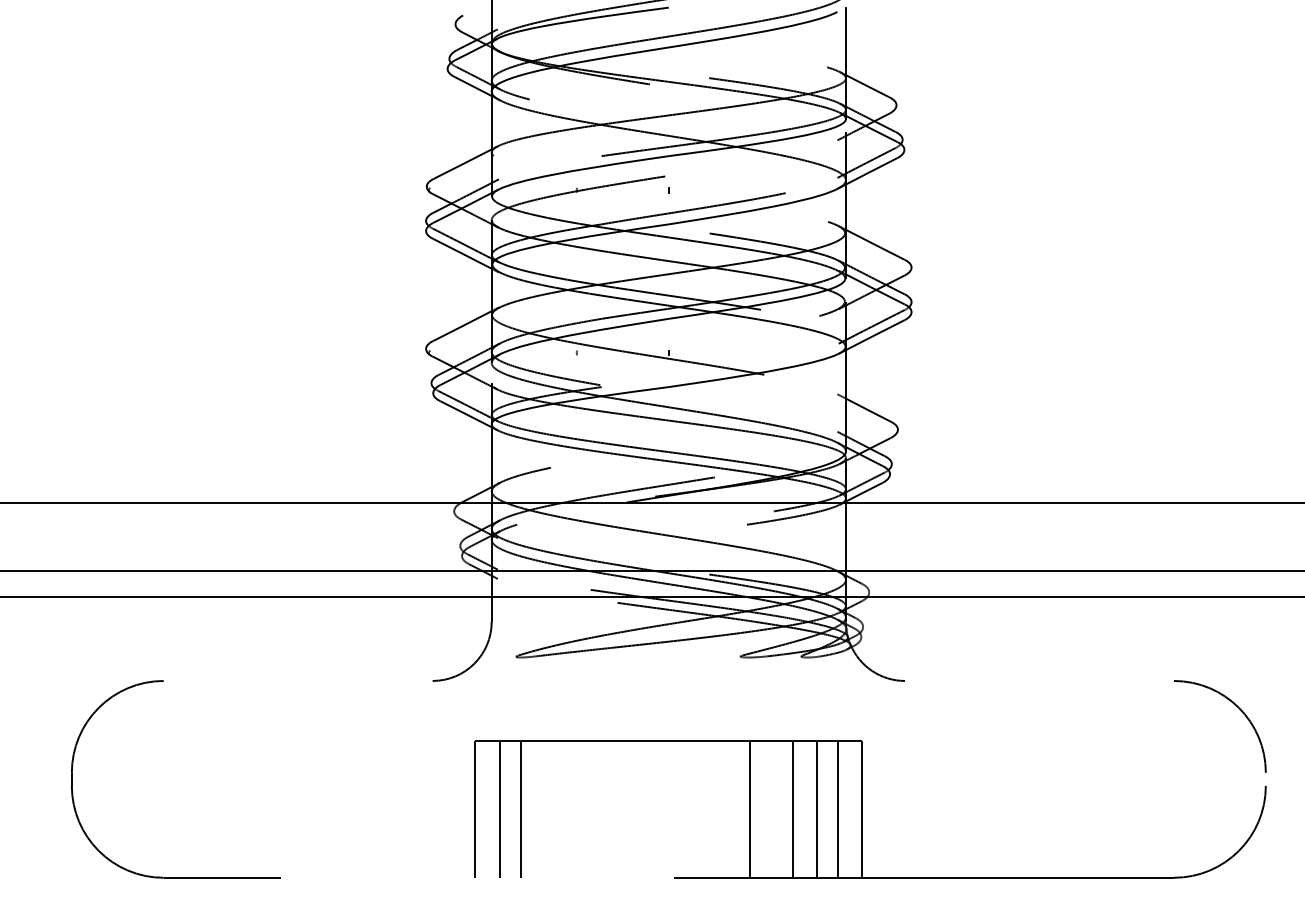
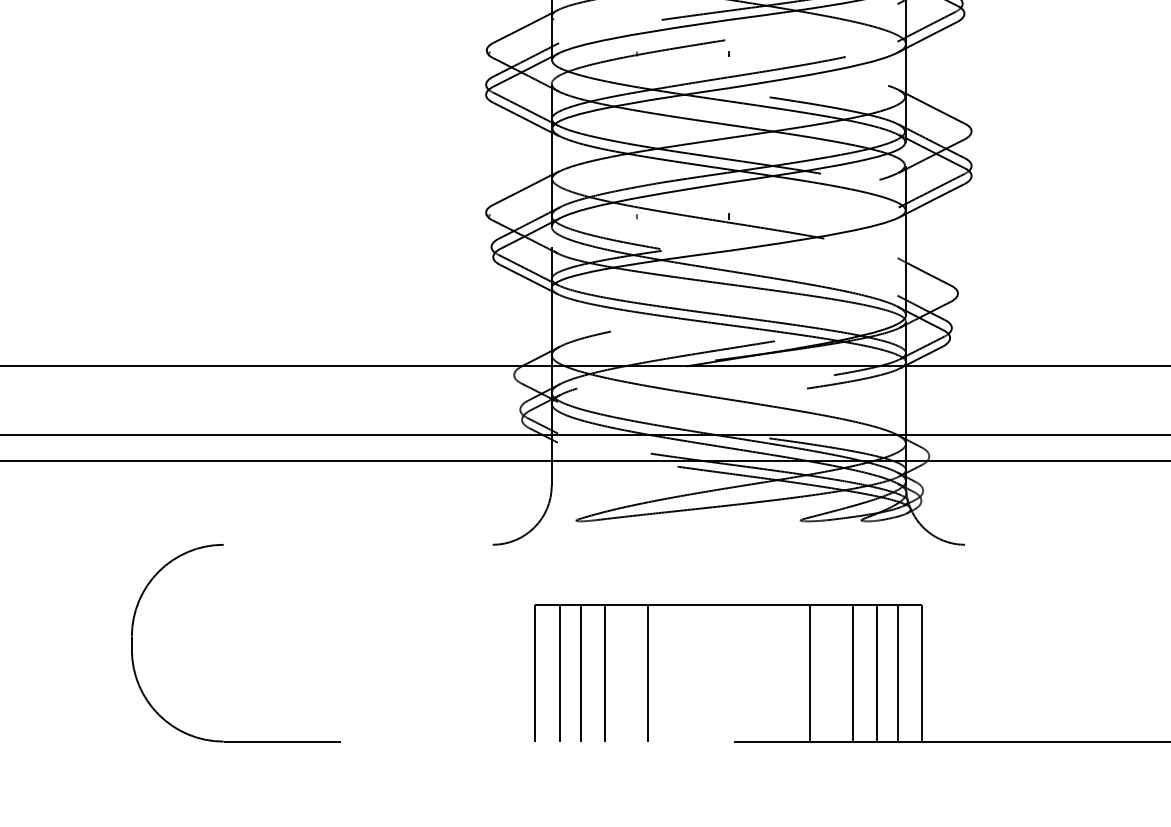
line: (544, 809) -> (604, 673), added
line: (587, 809) -> (647, 673), added

